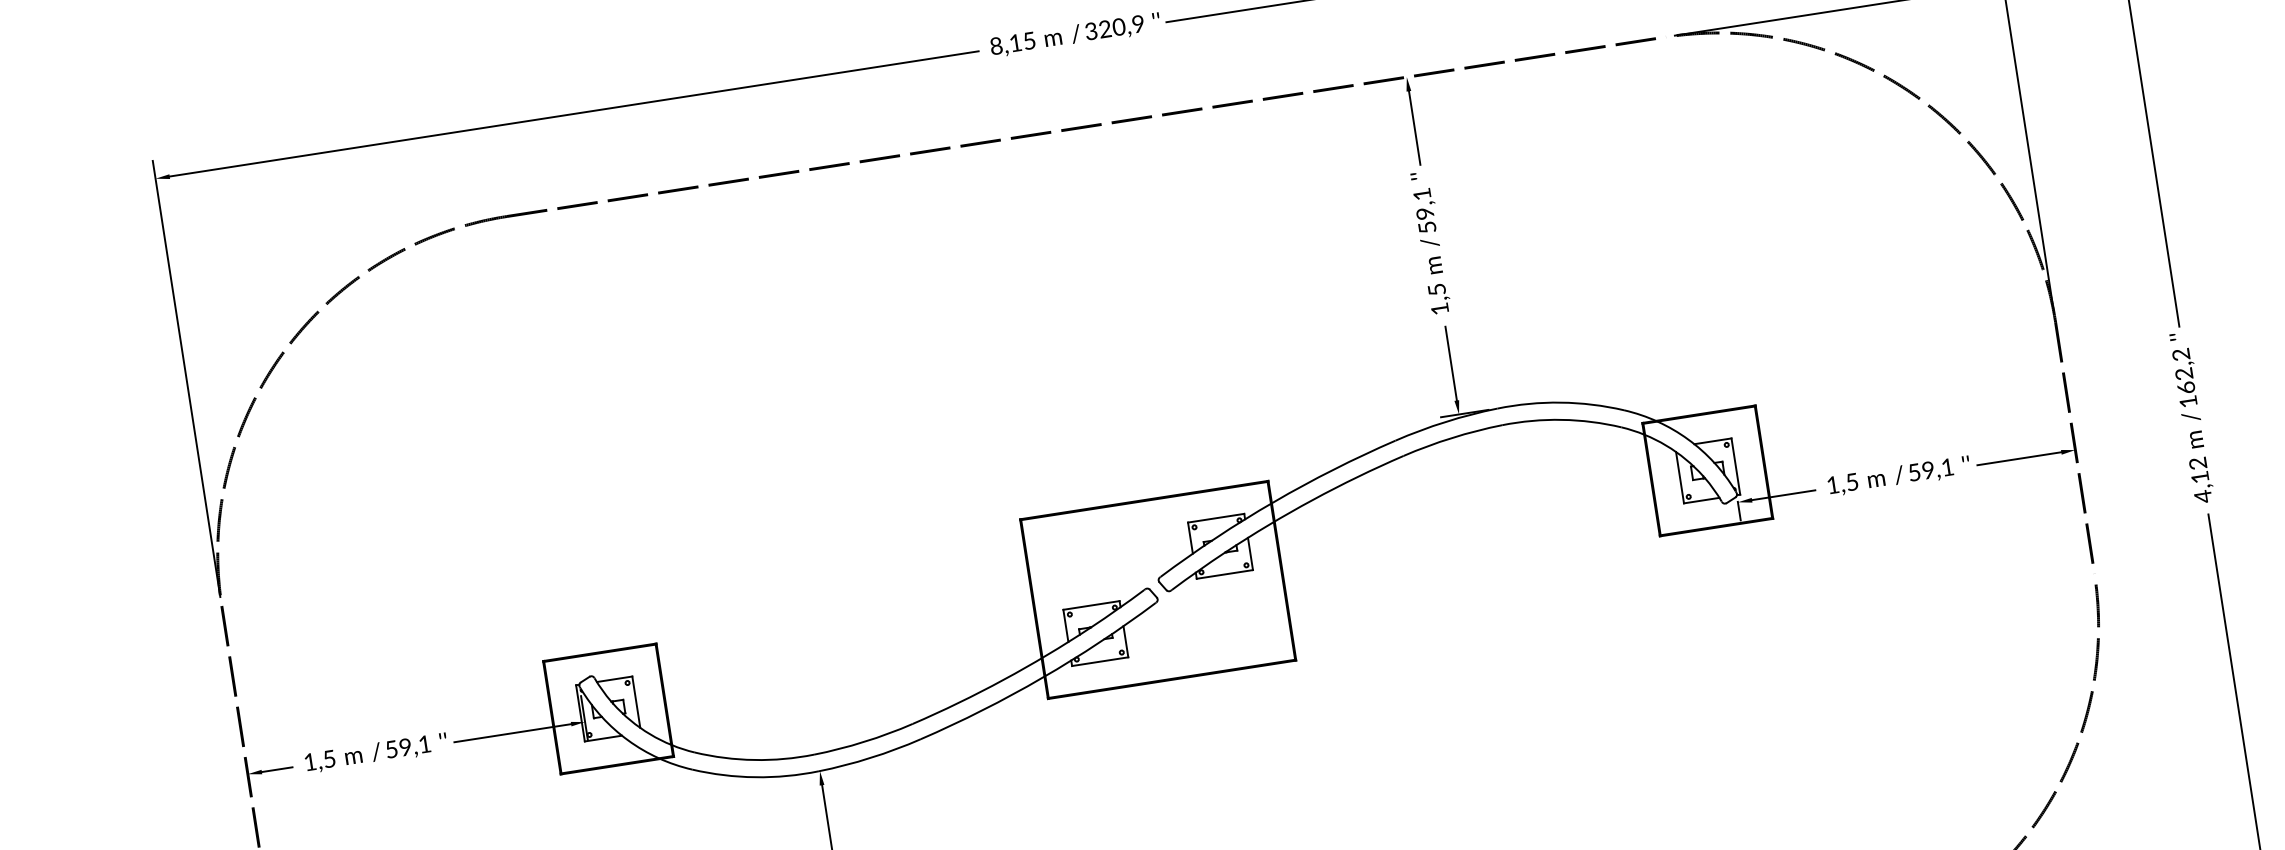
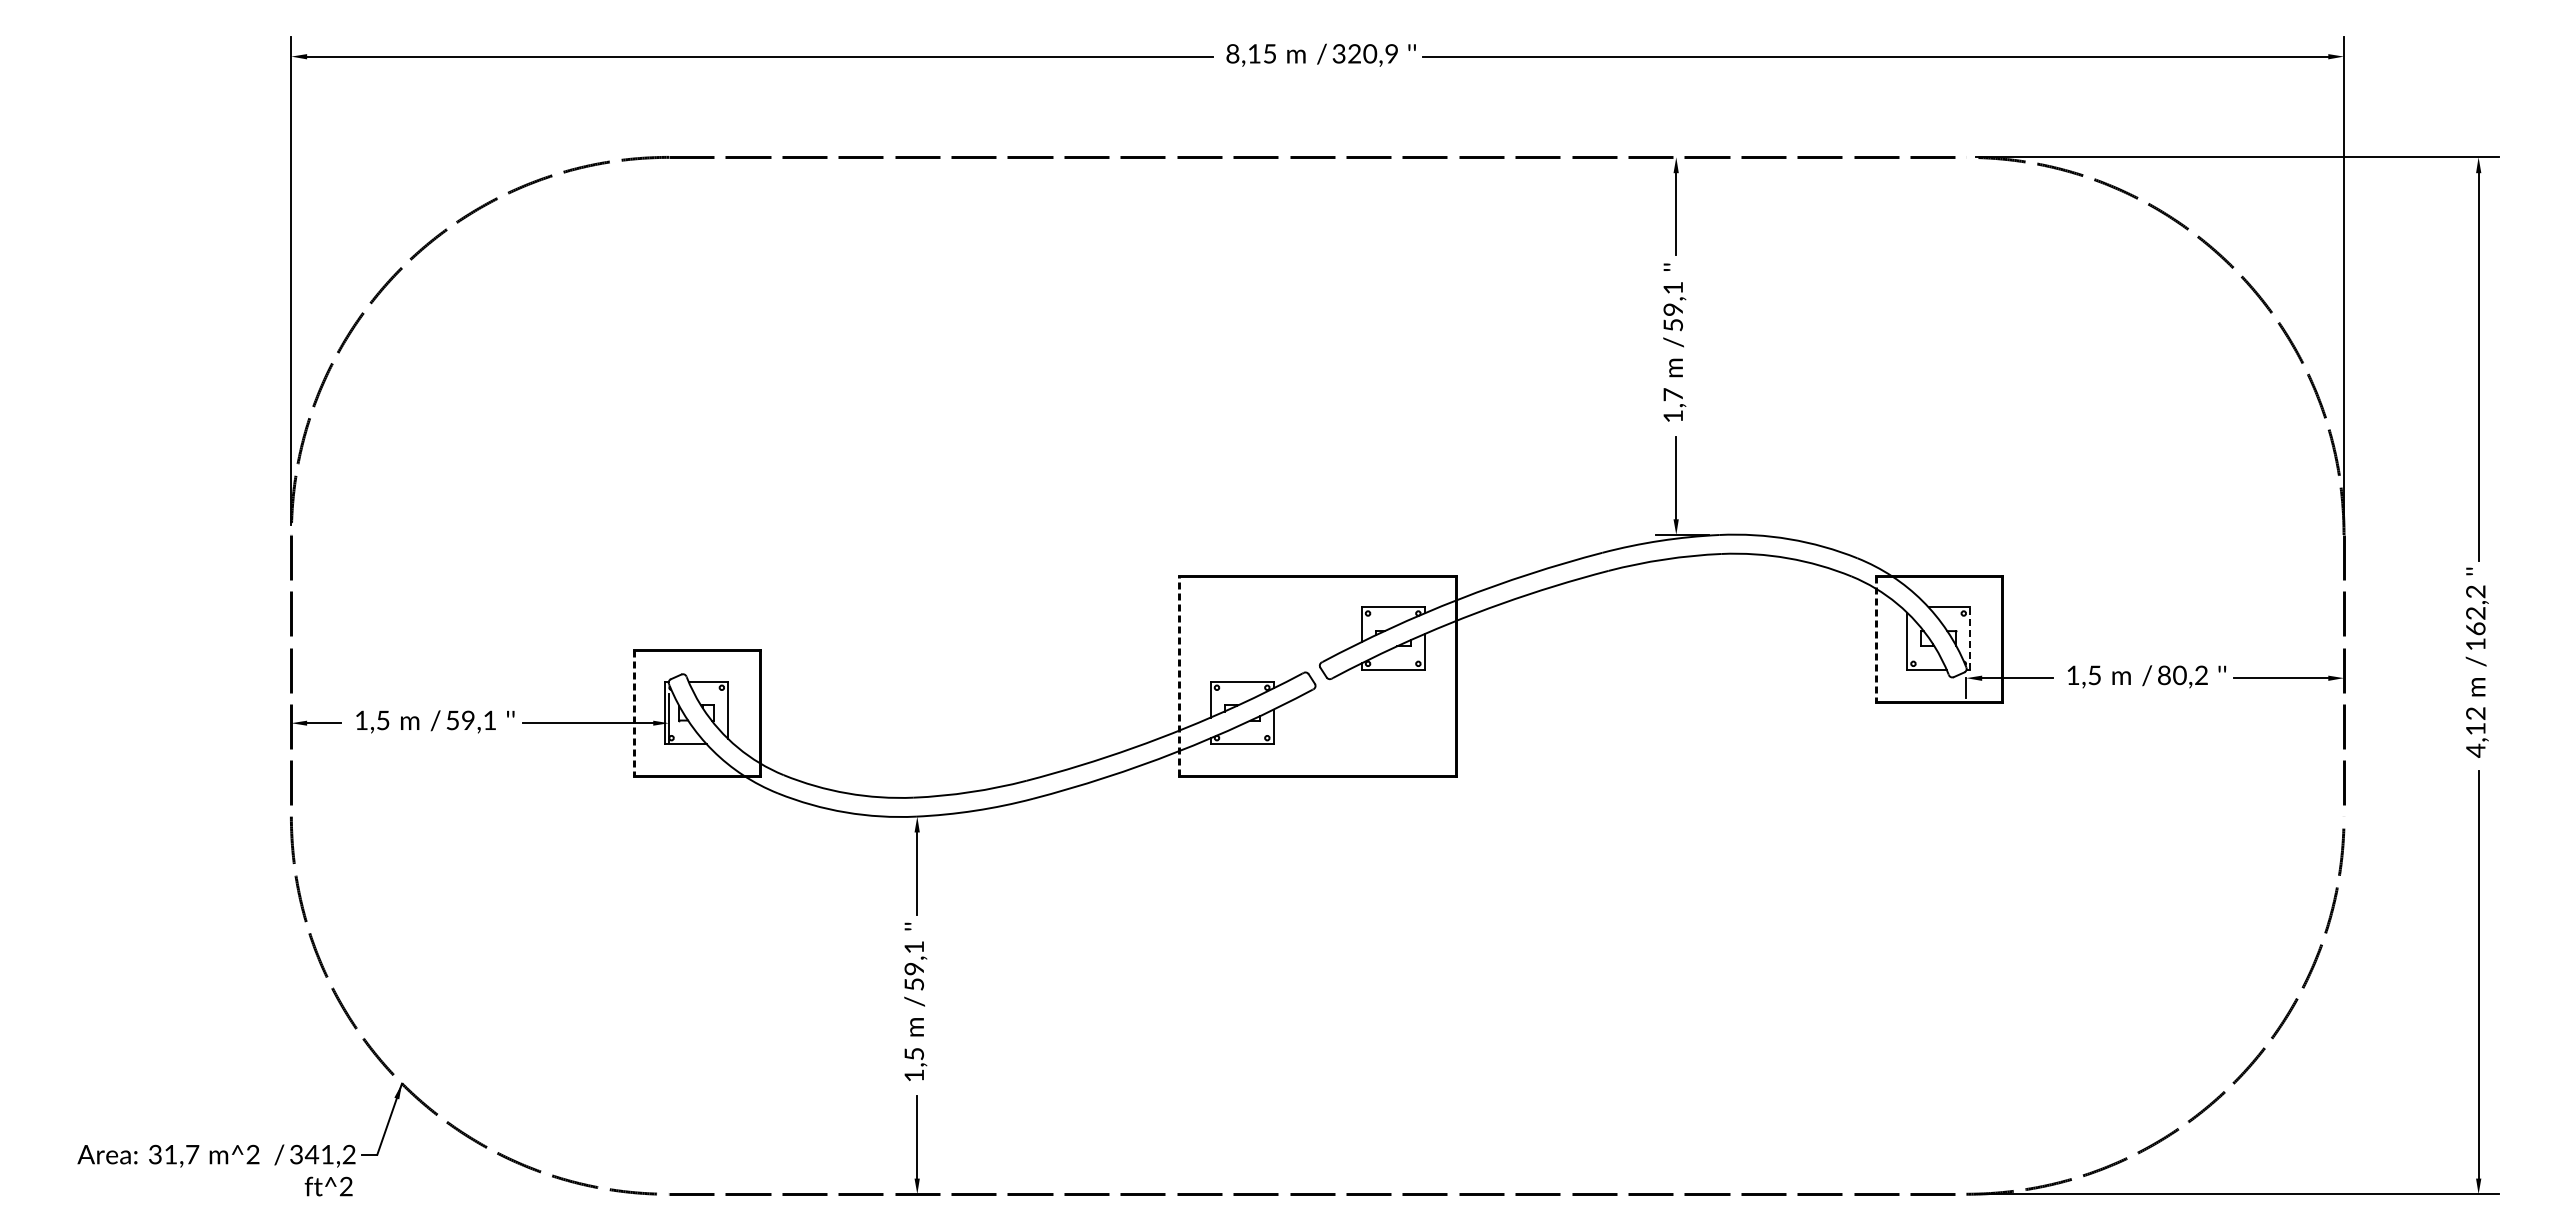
text: (1436, 289) -> (1672, 394), 1,5 -> 1,7
line: (1736, 466) -> (1970, 638), solid -> dashed
text: (1930, 470) -> (2182, 675), 59,1 -> 80,2
line: (1651, 479) -> (1875, 638), solid -> dashed
line: (1034, 608) -> (1179, 675), solid -> dashed
line: (552, 717) -> (633, 712), solid -> dashed

